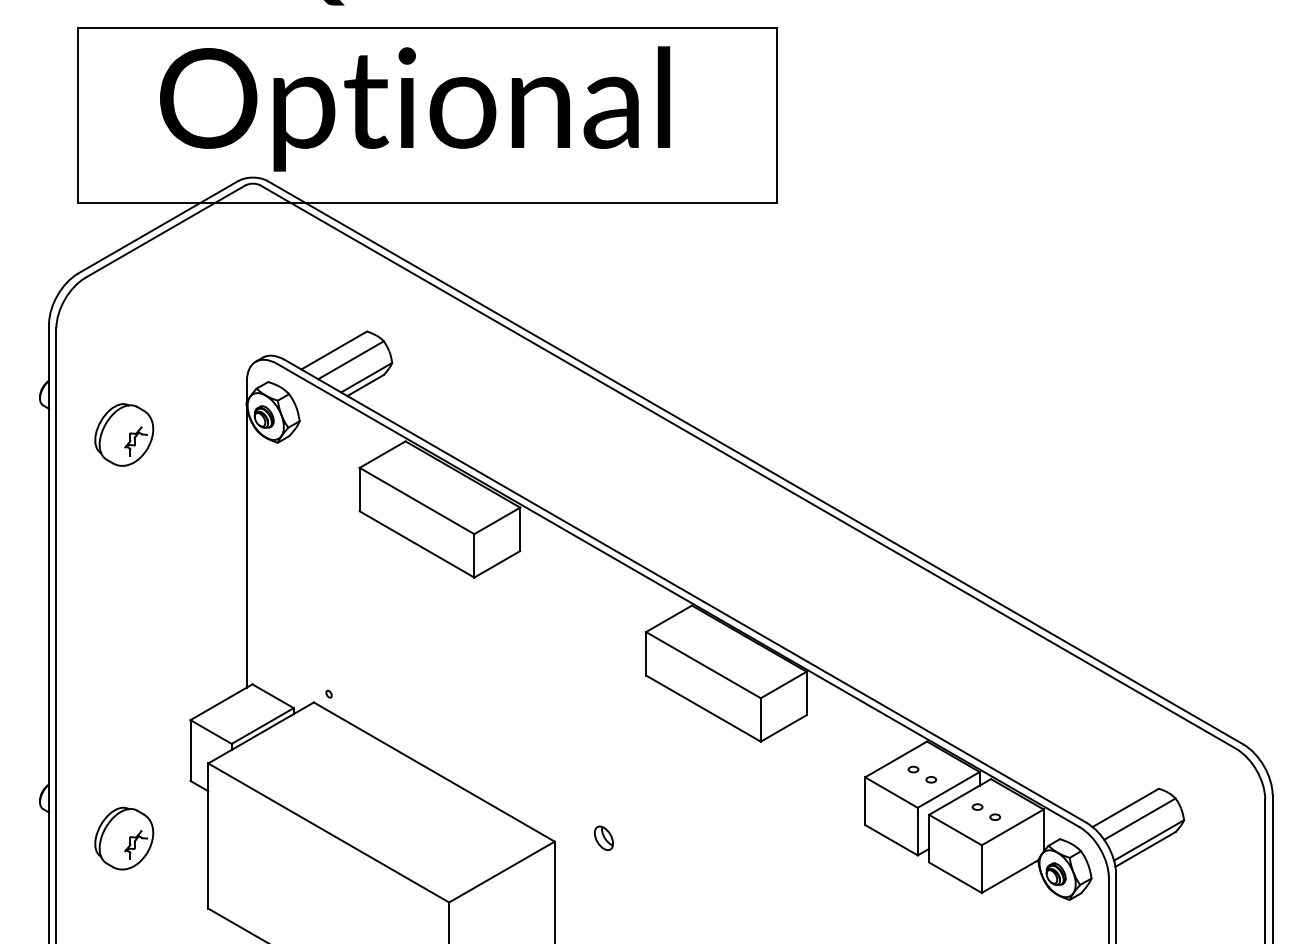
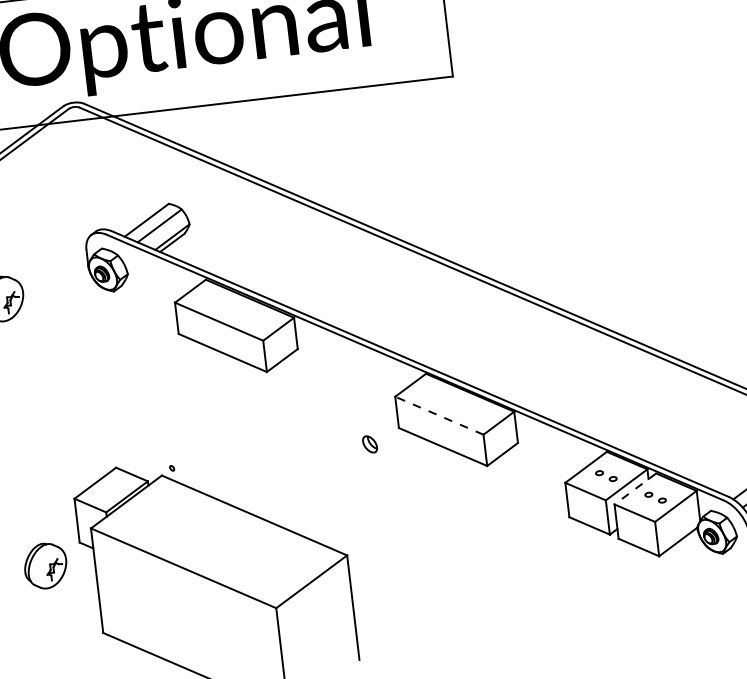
line: (246, 546) -> (100, 368), removed
line: (703, 664) -> (439, 415), solid -> dashed
line: (960, 797) -> (635, 489), solid -> dashed
part: (603, 837) -> (369, 443), moved
part: (124, 838) -> (45, 565), moved

